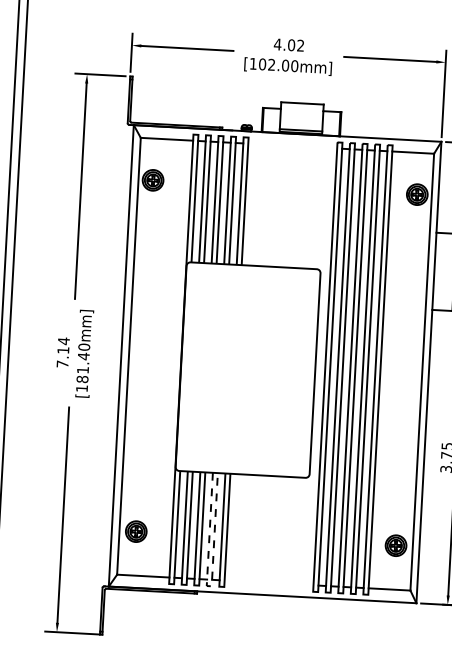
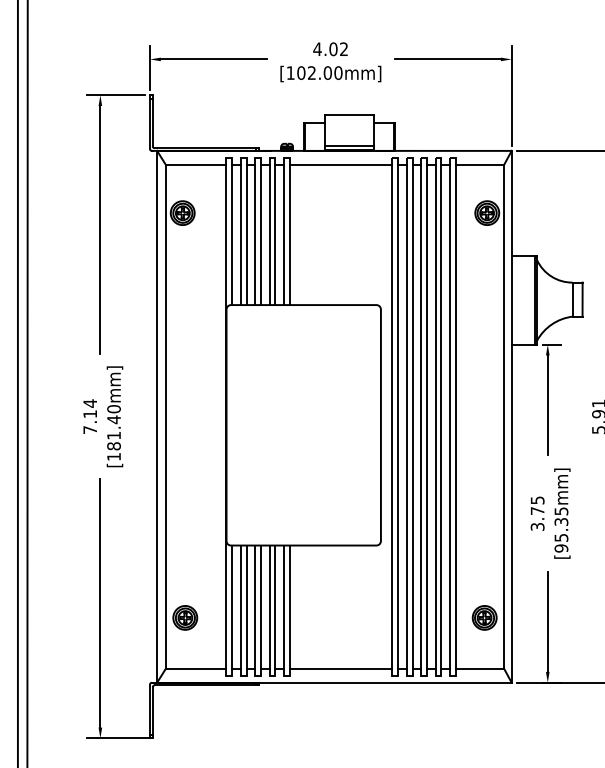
line: (292, 146) -> (340, 165), added
line: (268, 582) -> (340, 668), added
line: (209, 586) -> (272, 676), dashed -> solid

